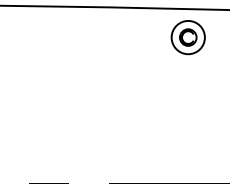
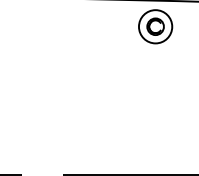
part: (187, 37) -> (154, 26), moved

